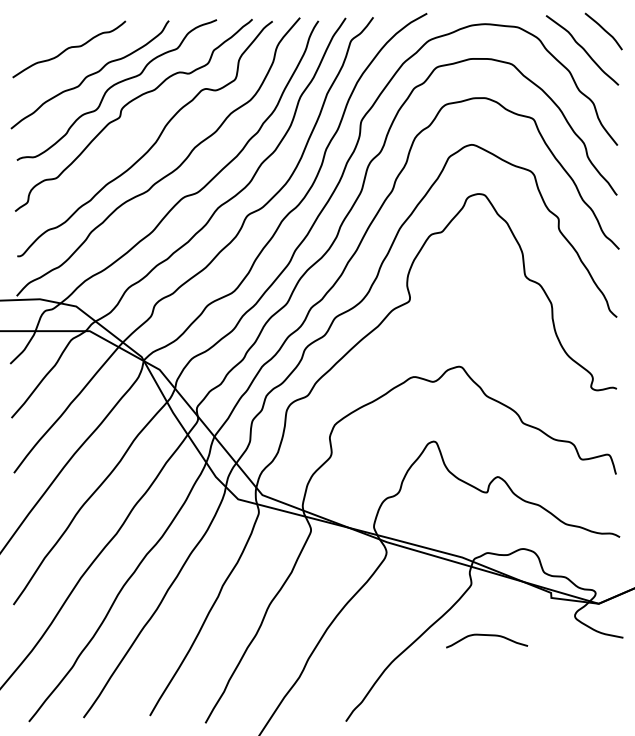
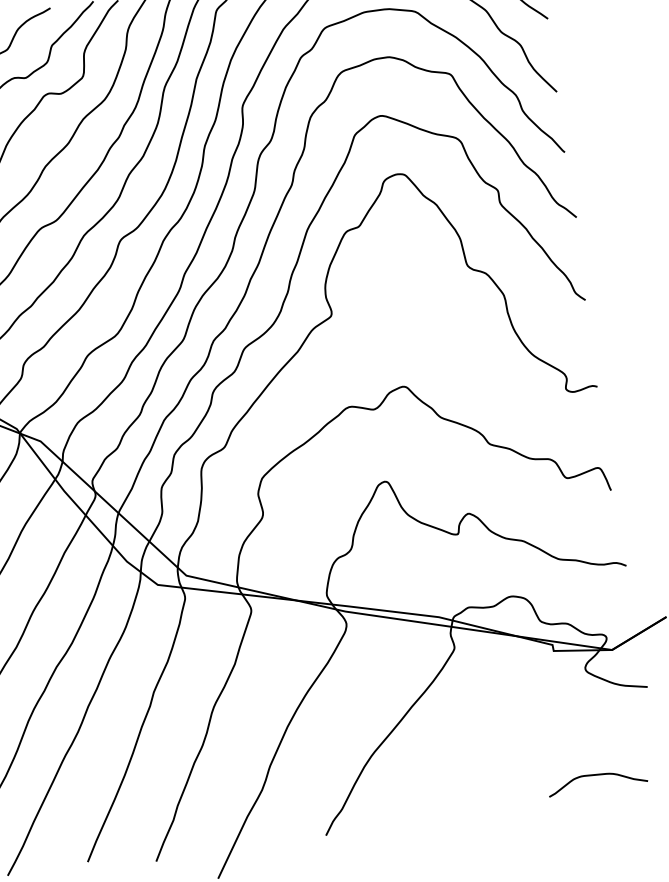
curve: (488, 636) -> (598, 776), moved

